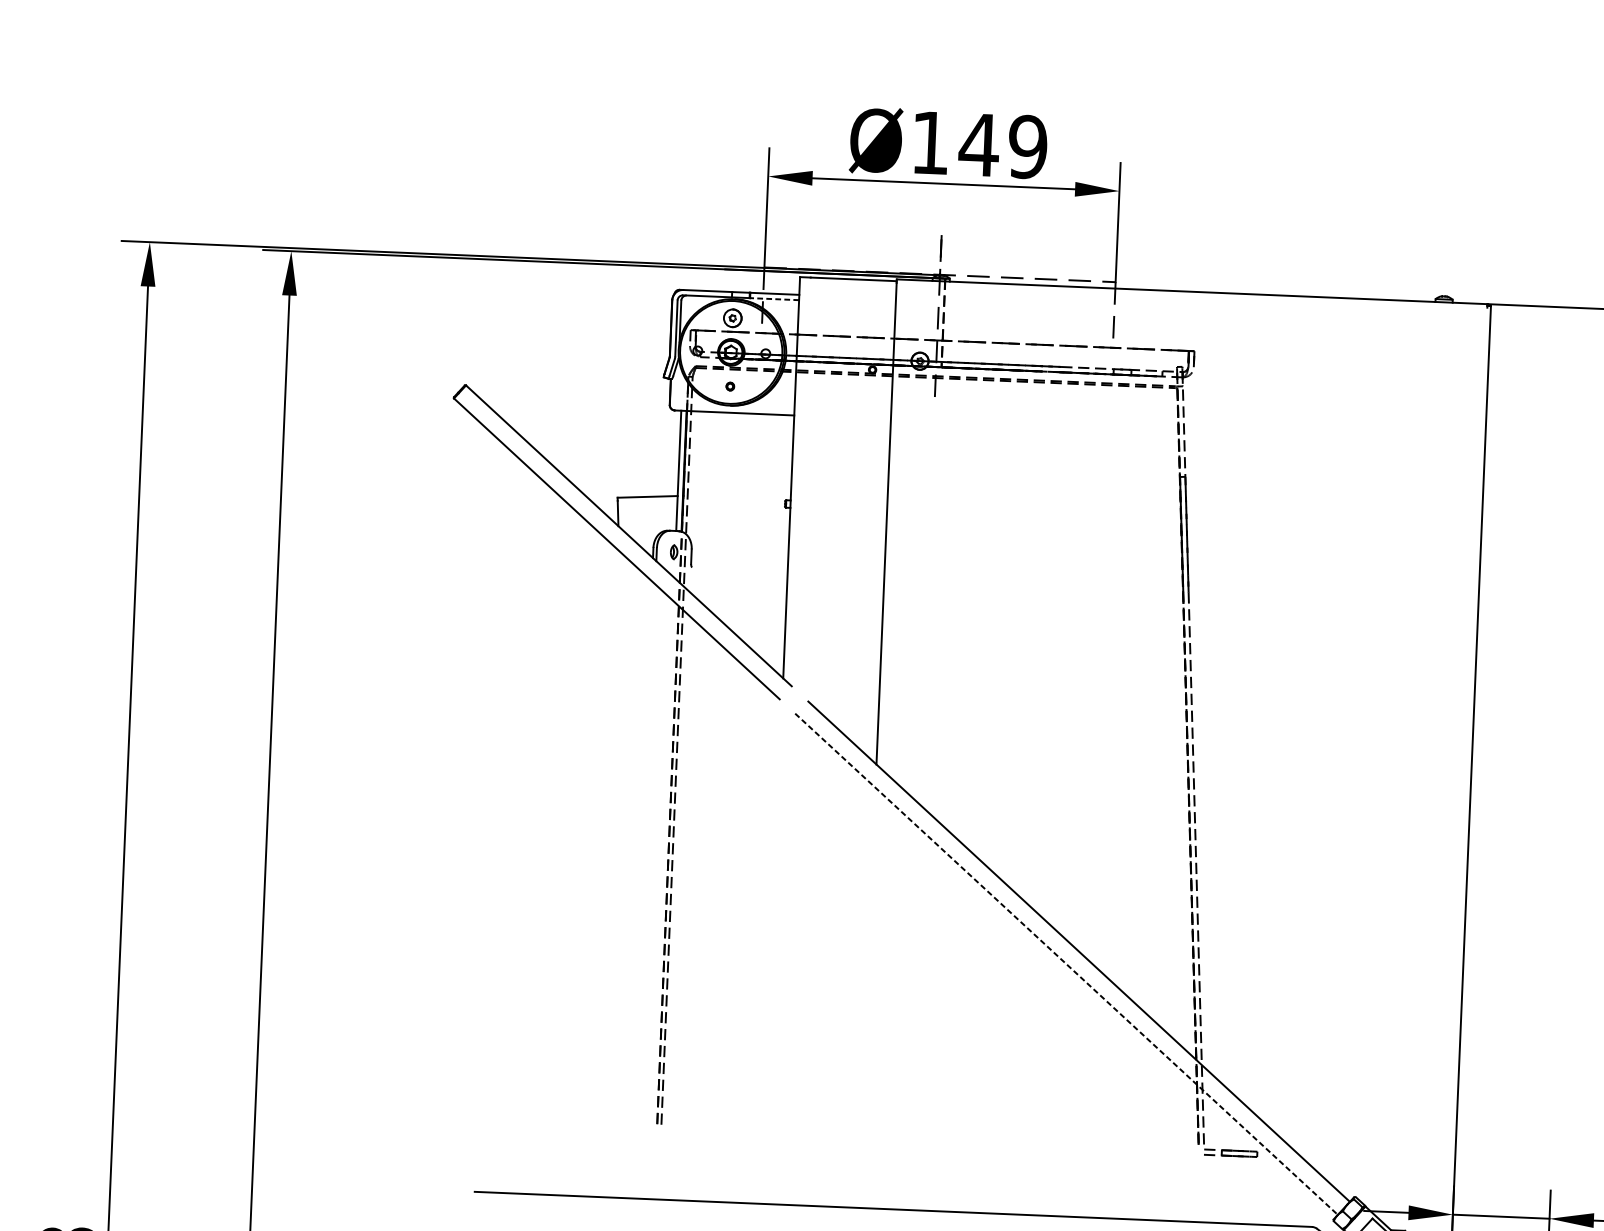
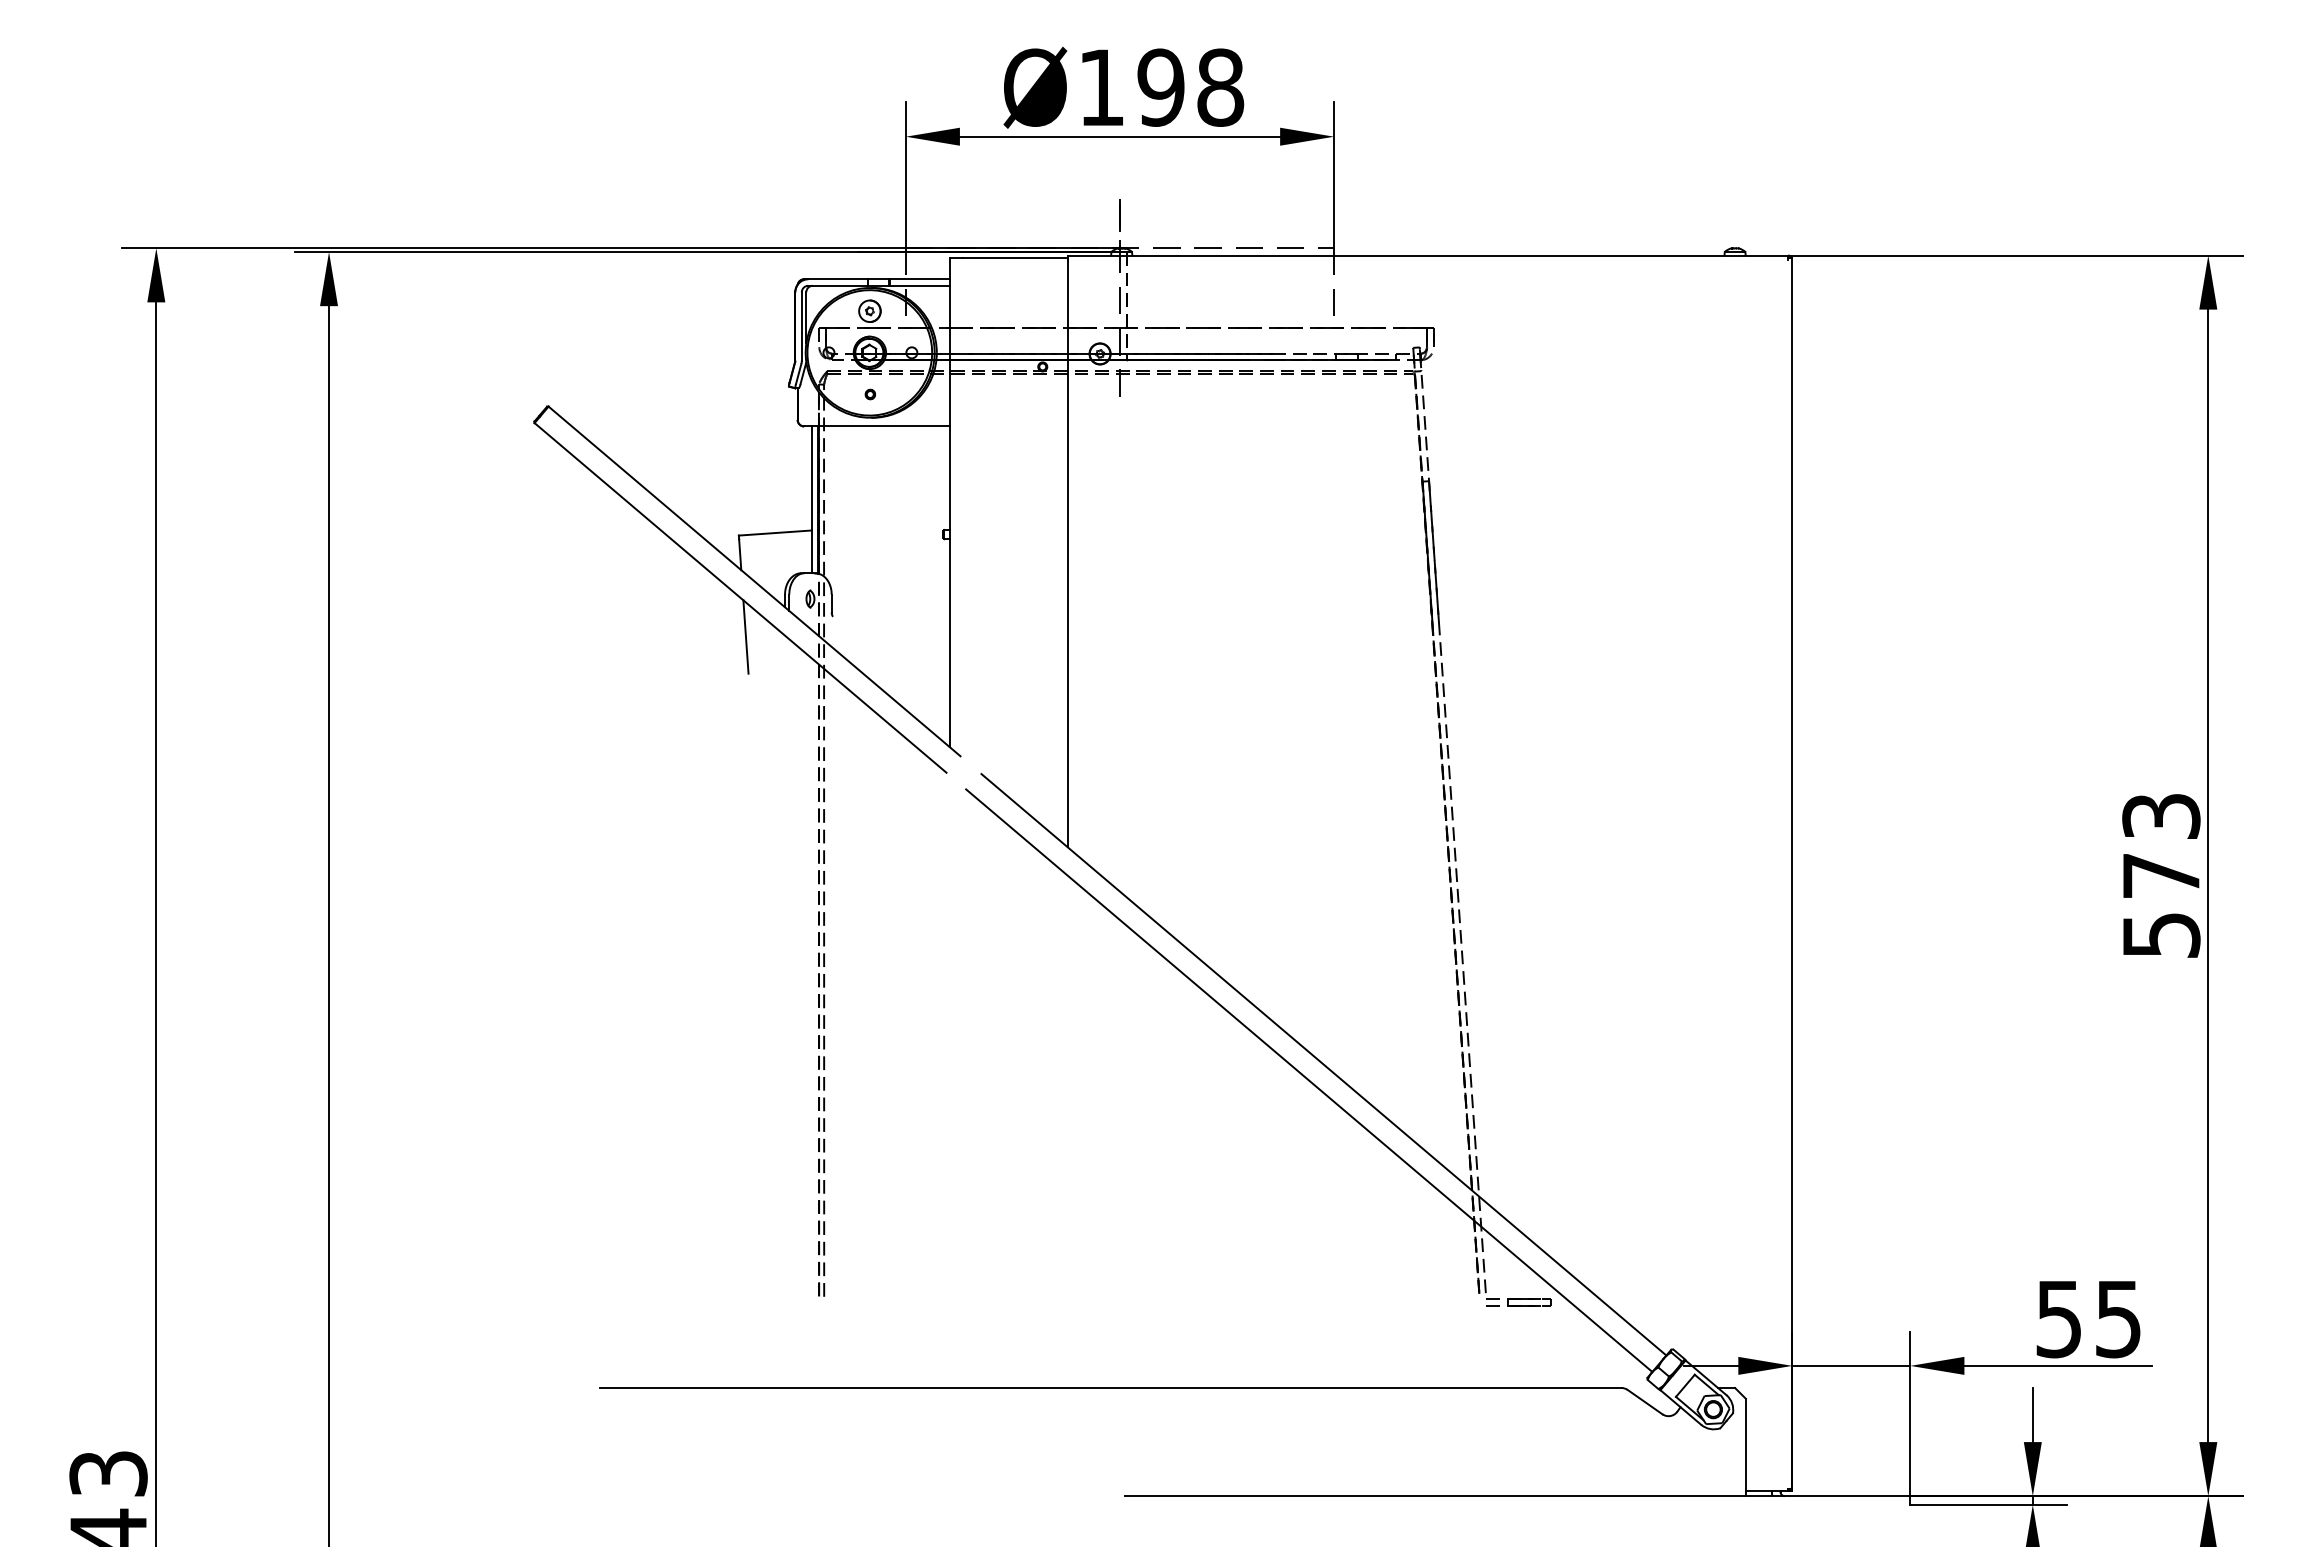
text: (1003, 145) -> (1190, 87), Ø149 -> Ø198
line: (774, 298) -> (919, 285), dashed -> solid
line: (619, 580) -> (745, 636), added
line: (1066, 964) -> (1309, 1081), dashed -> solid

